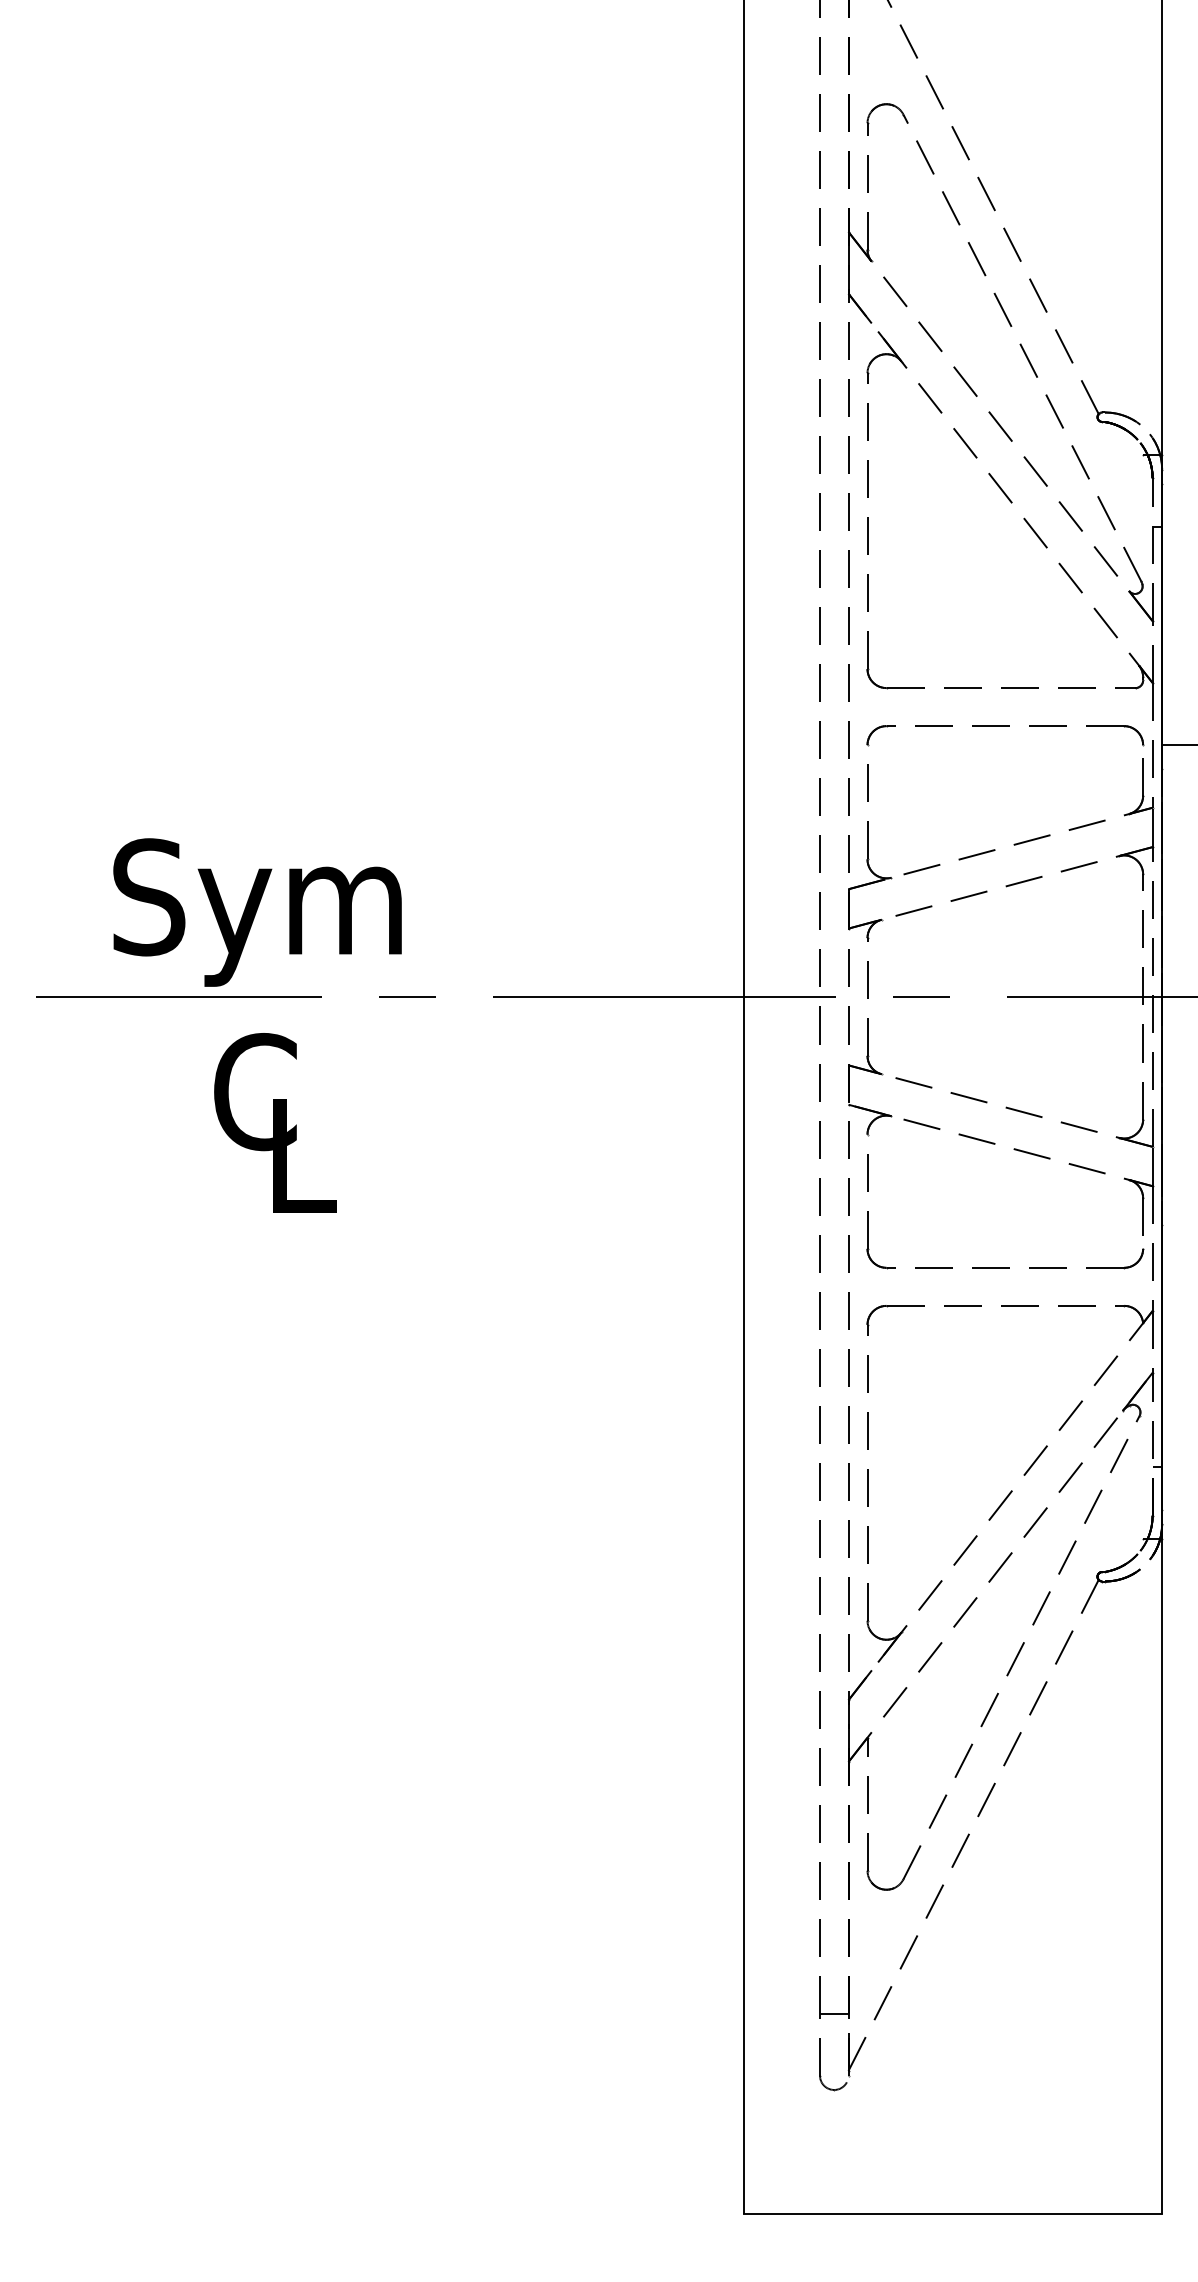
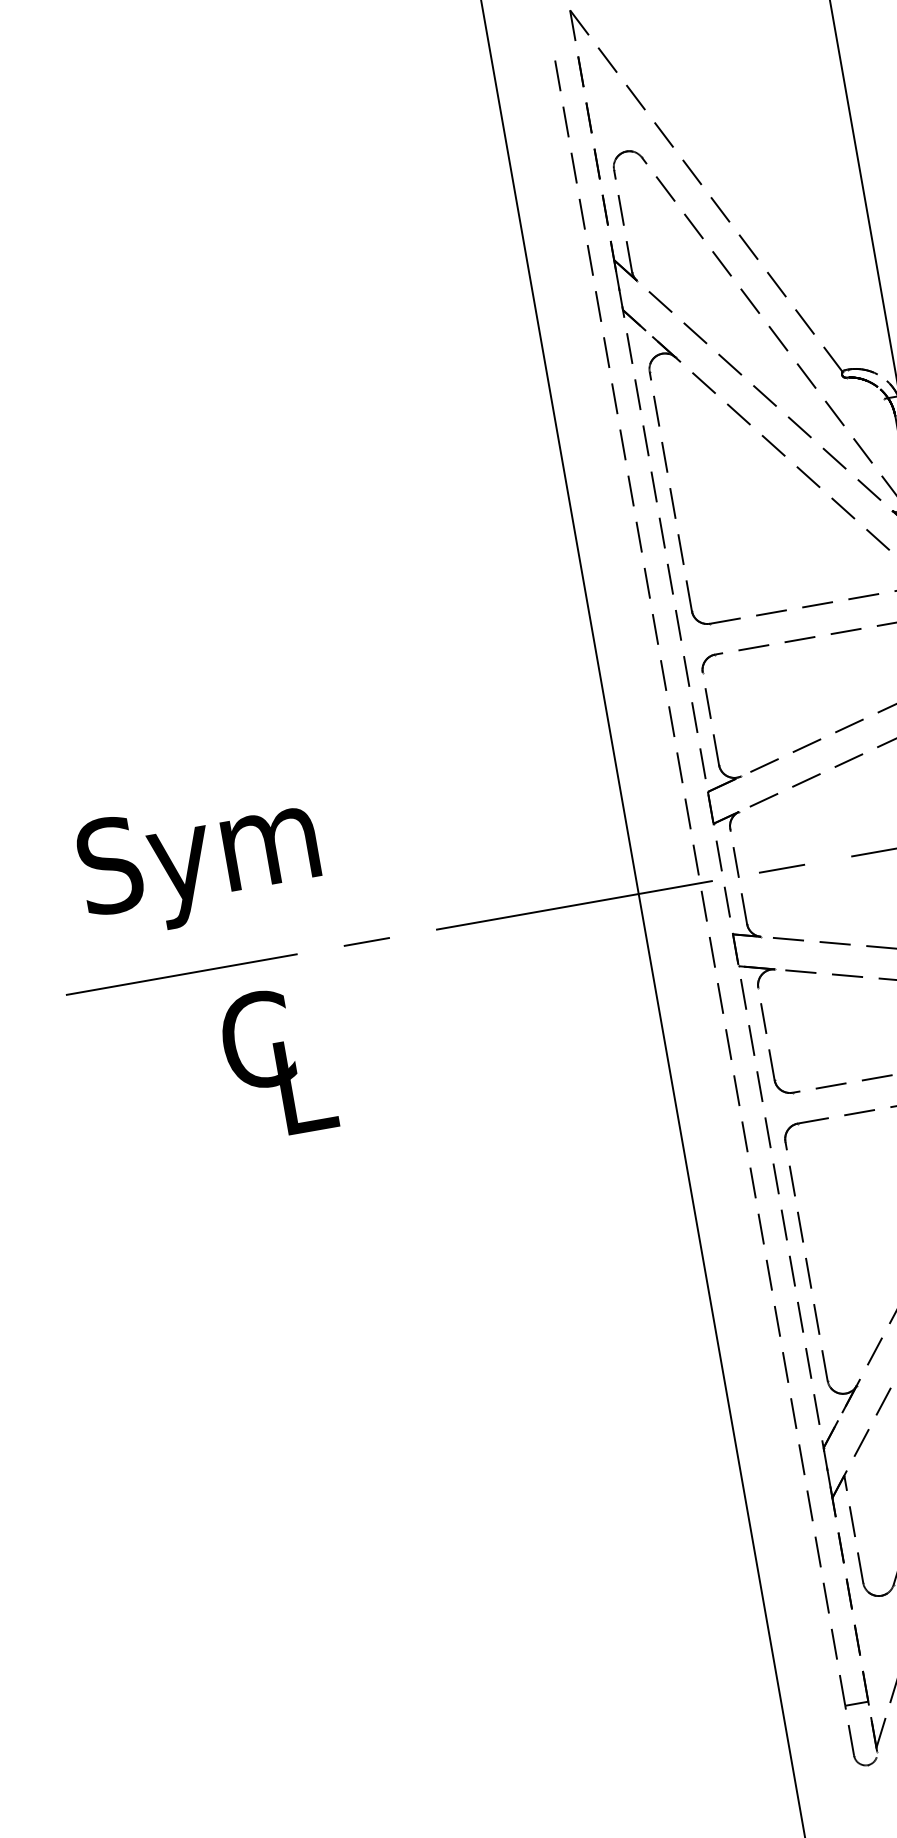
text: (257, 912) -> (199, 862), moved

